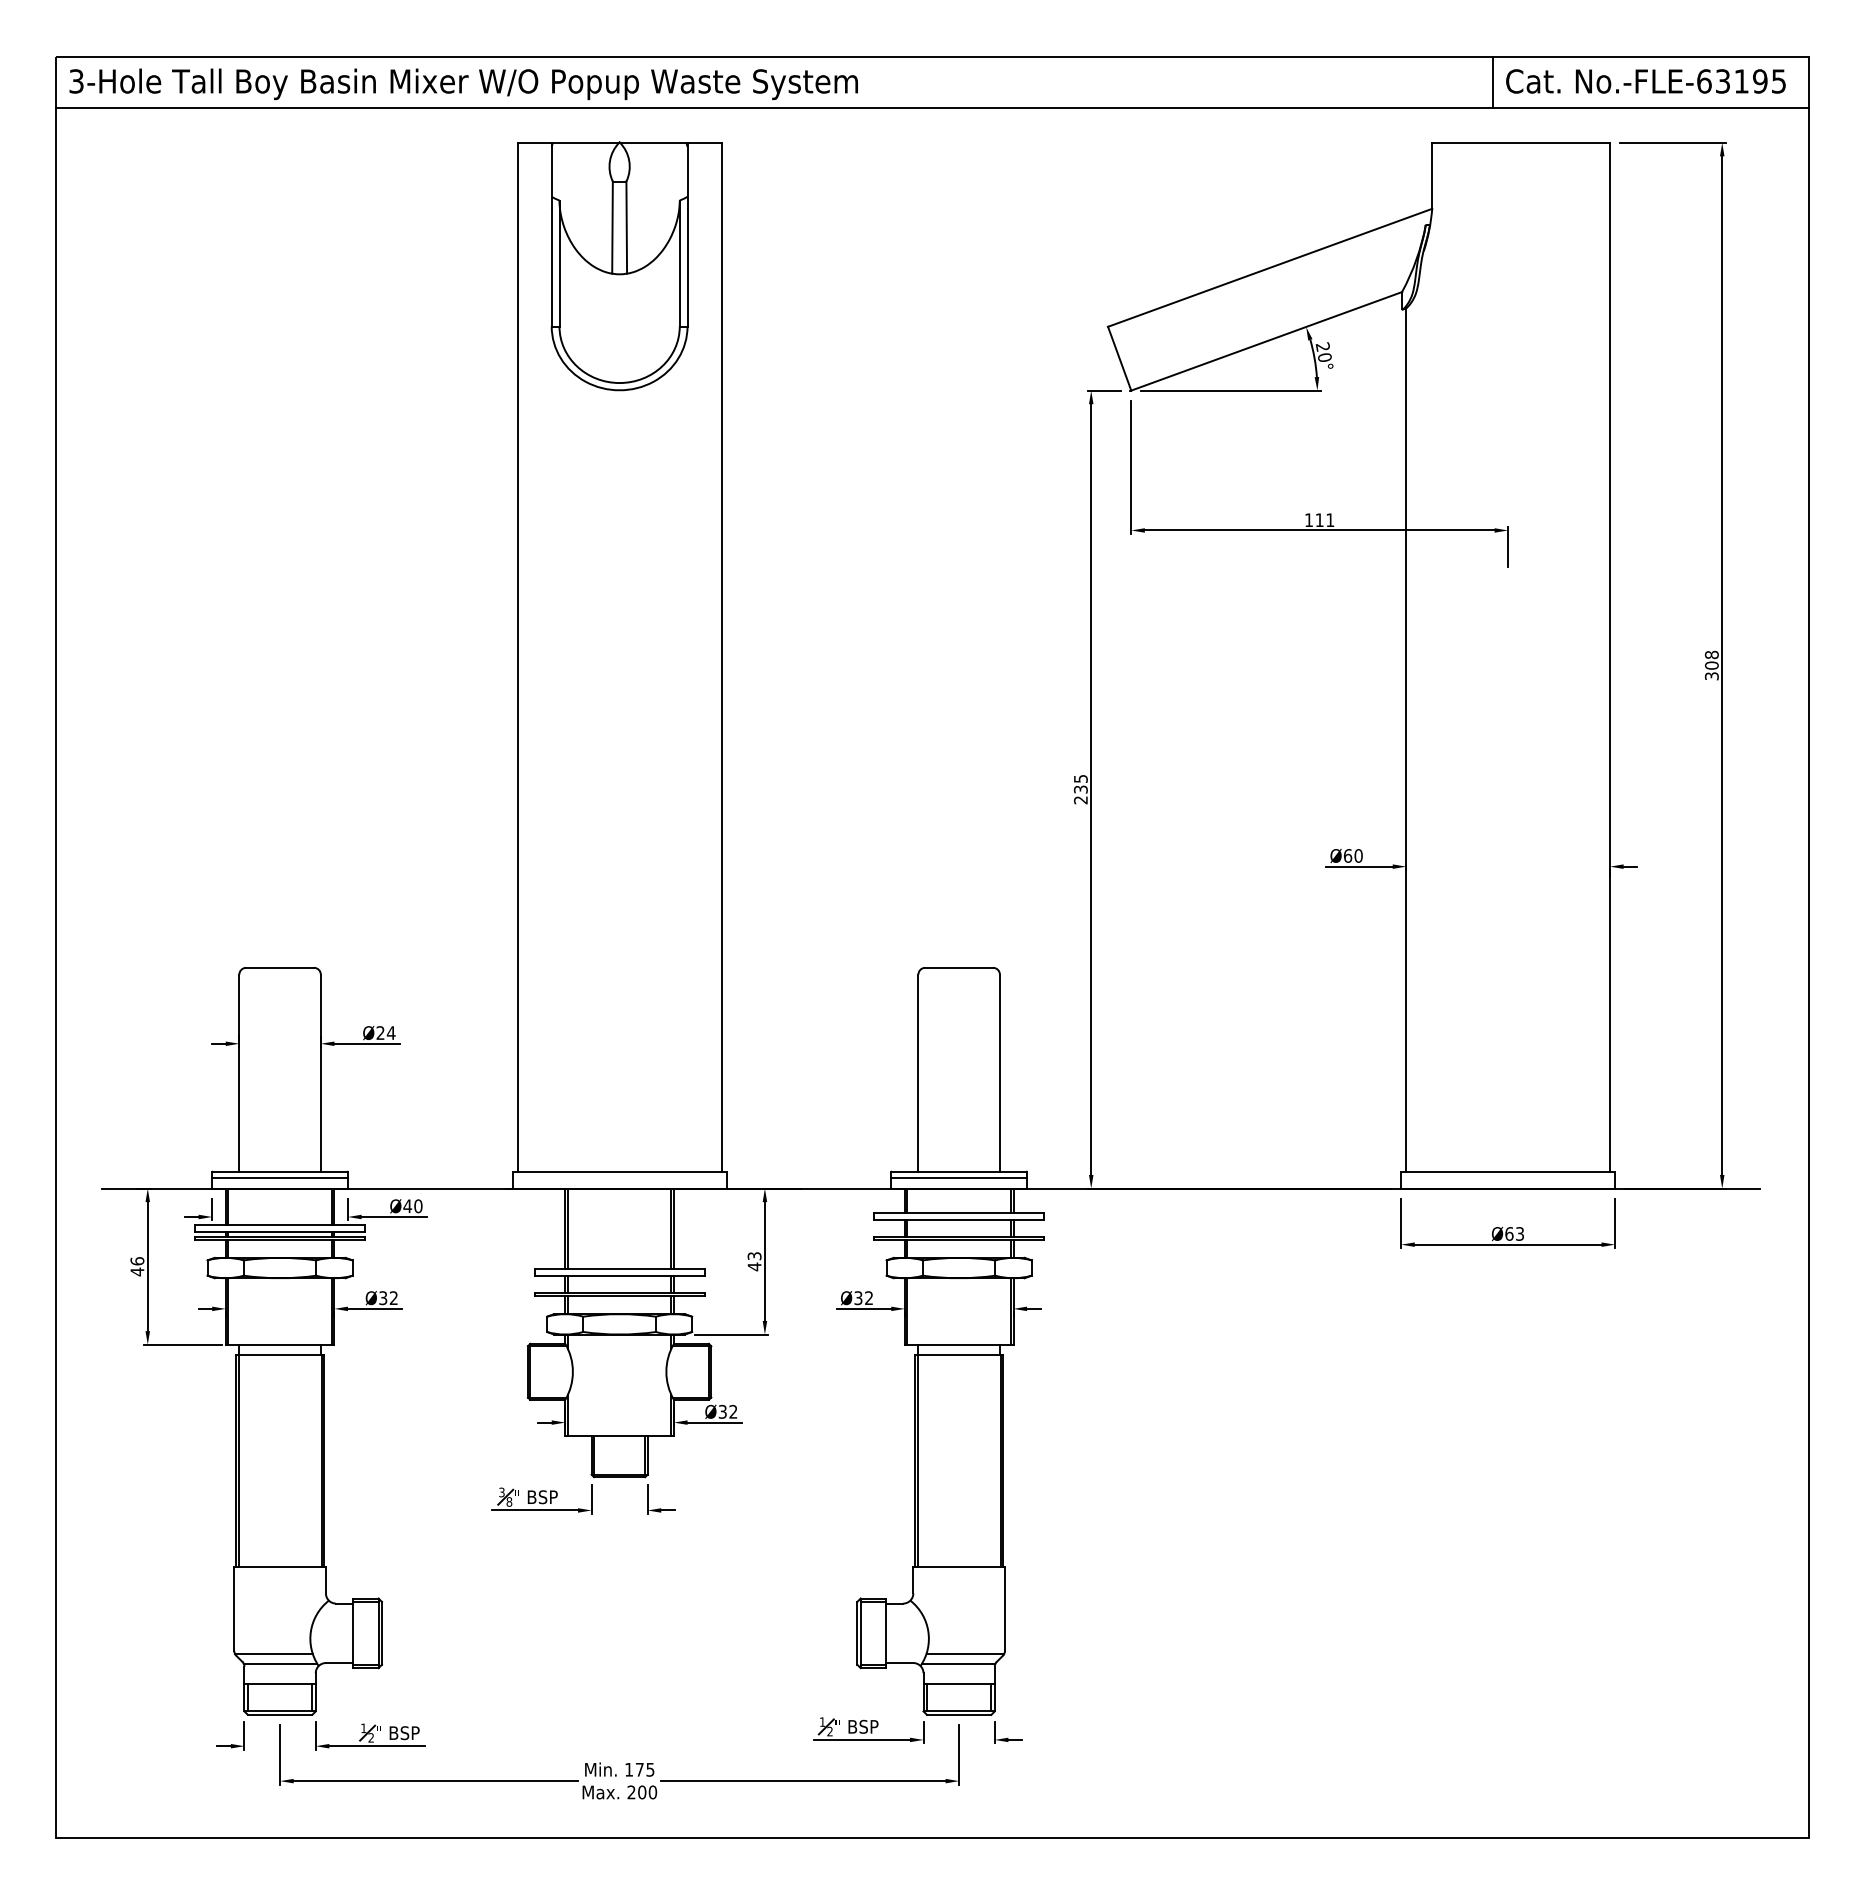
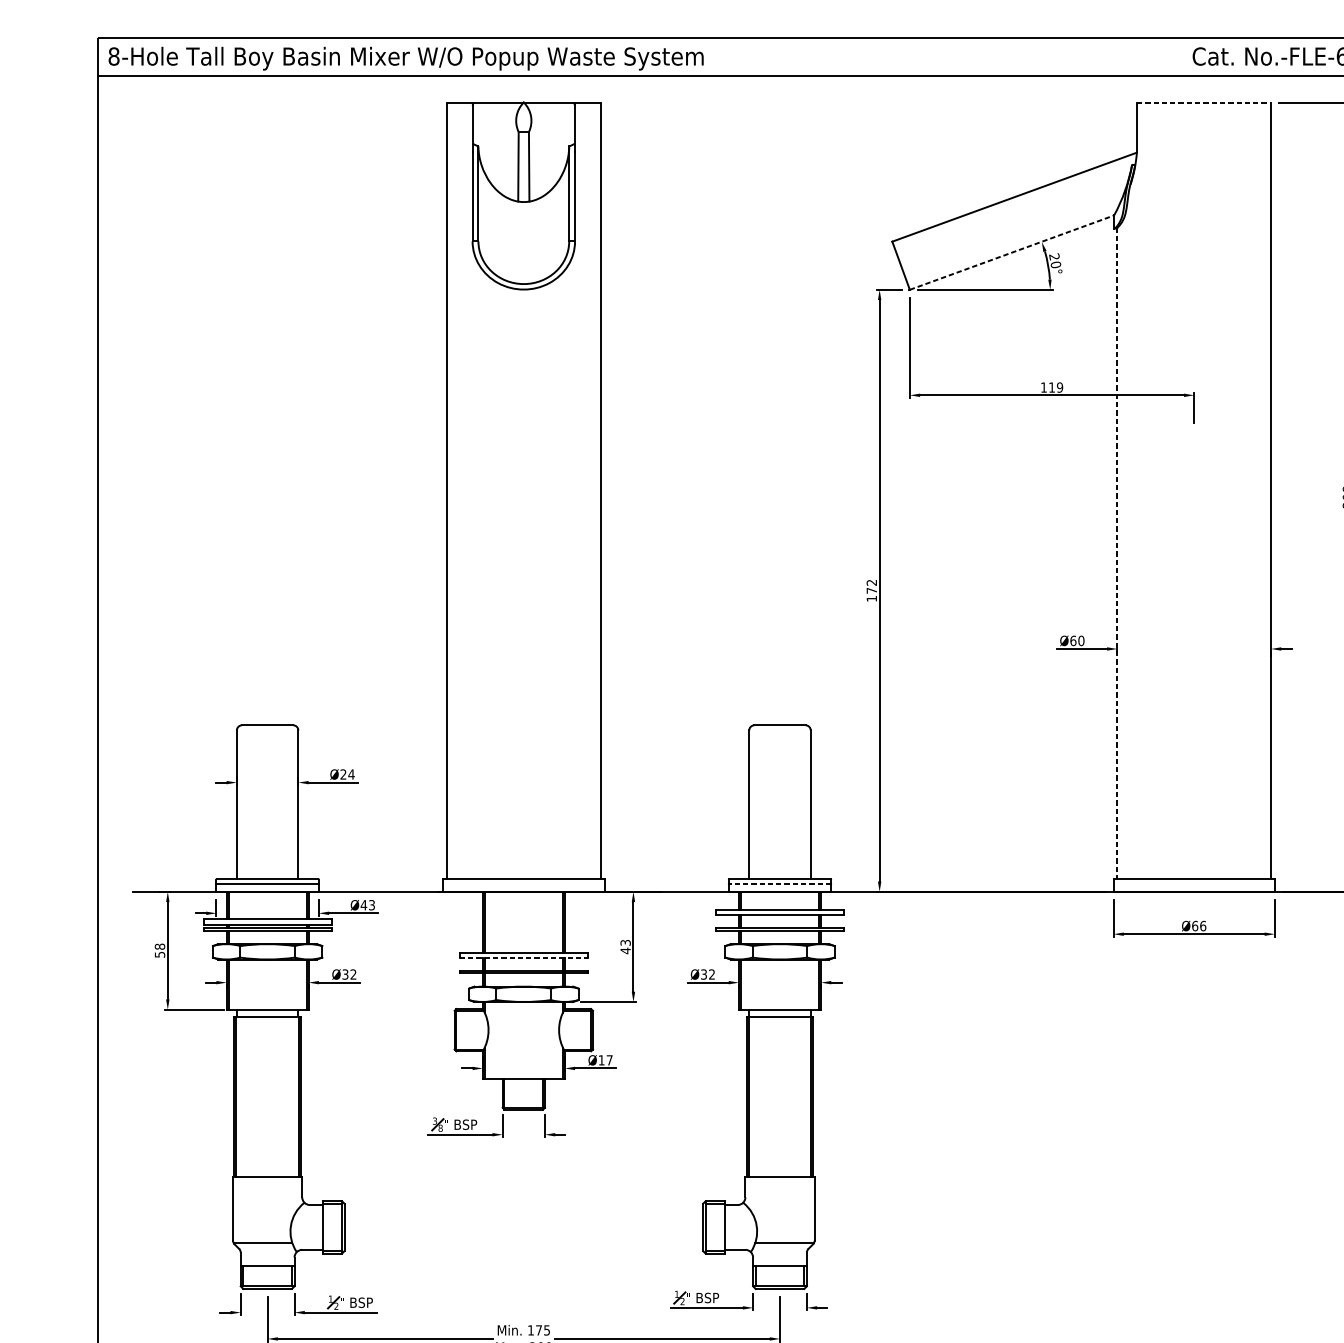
text: (76, 81) -> (114, 56), 3-Hole -> 8-Hole
line: (1492, 81) -> (1182, 56), removed
line: (1521, 142) -> (1204, 102), solid -> dashed
line: (1267, 341) -> (1012, 252), solid -> dashed
text: (1330, 520) -> (1060, 387), 111 -> 119
line: (1406, 739) -> (1117, 553), solid -> dashed
text: (1080, 789) -> (871, 590), 235 -> 172
line: (959, 1178) -> (780, 884), solid -> dashed
text: (418, 1206) -> (372, 905), Ø40 -> Ø43
text: (1520, 1233) -> (1203, 925), Ø63 -> Ø66
text: (137, 1266) -> (160, 950), 46 -> 58
line: (619, 1276) -> (523, 958), solid -> dashed
text: (727, 1411) -> (605, 1060), Ø32 -> Ø17
line: (280, 1663) -> (267, 1250), removed
line: (958, 1663) -> (779, 1250), removed

